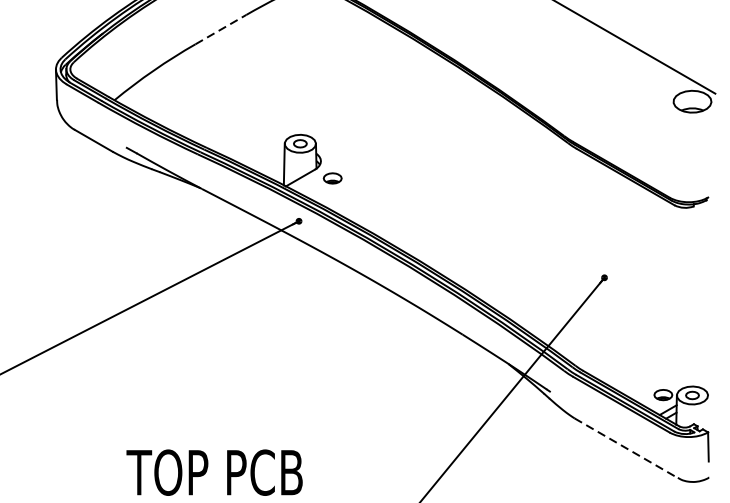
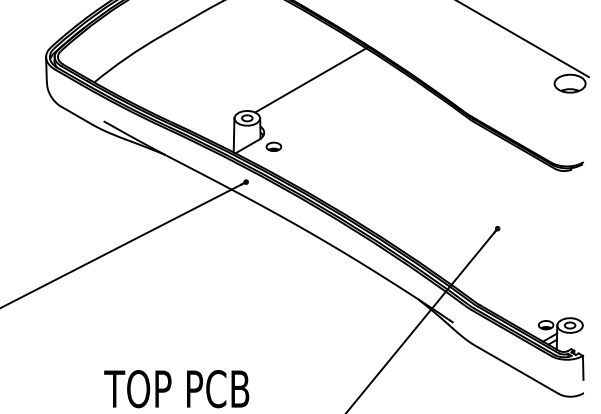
line: (221, 29) -> (182, 24), dashed -> solid
line: (377, 97) -> (310, 80), added
line: (626, 448) -> (515, 369), dashed -> solid

